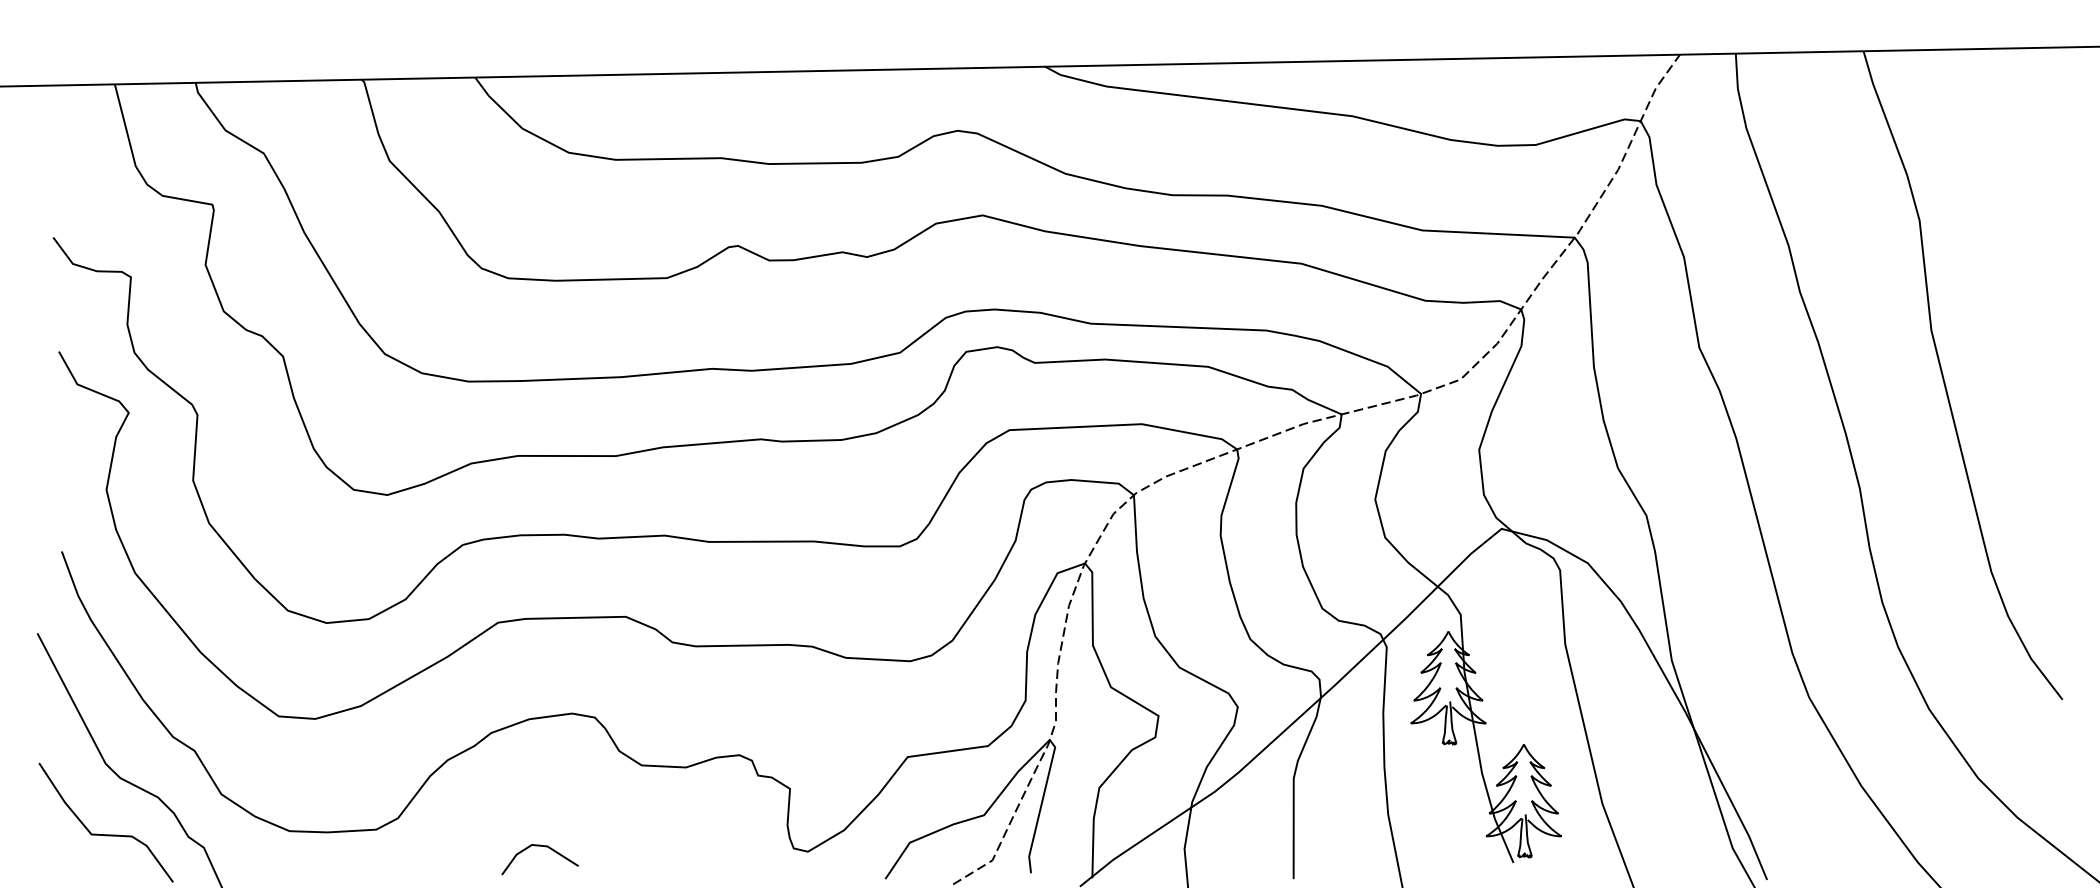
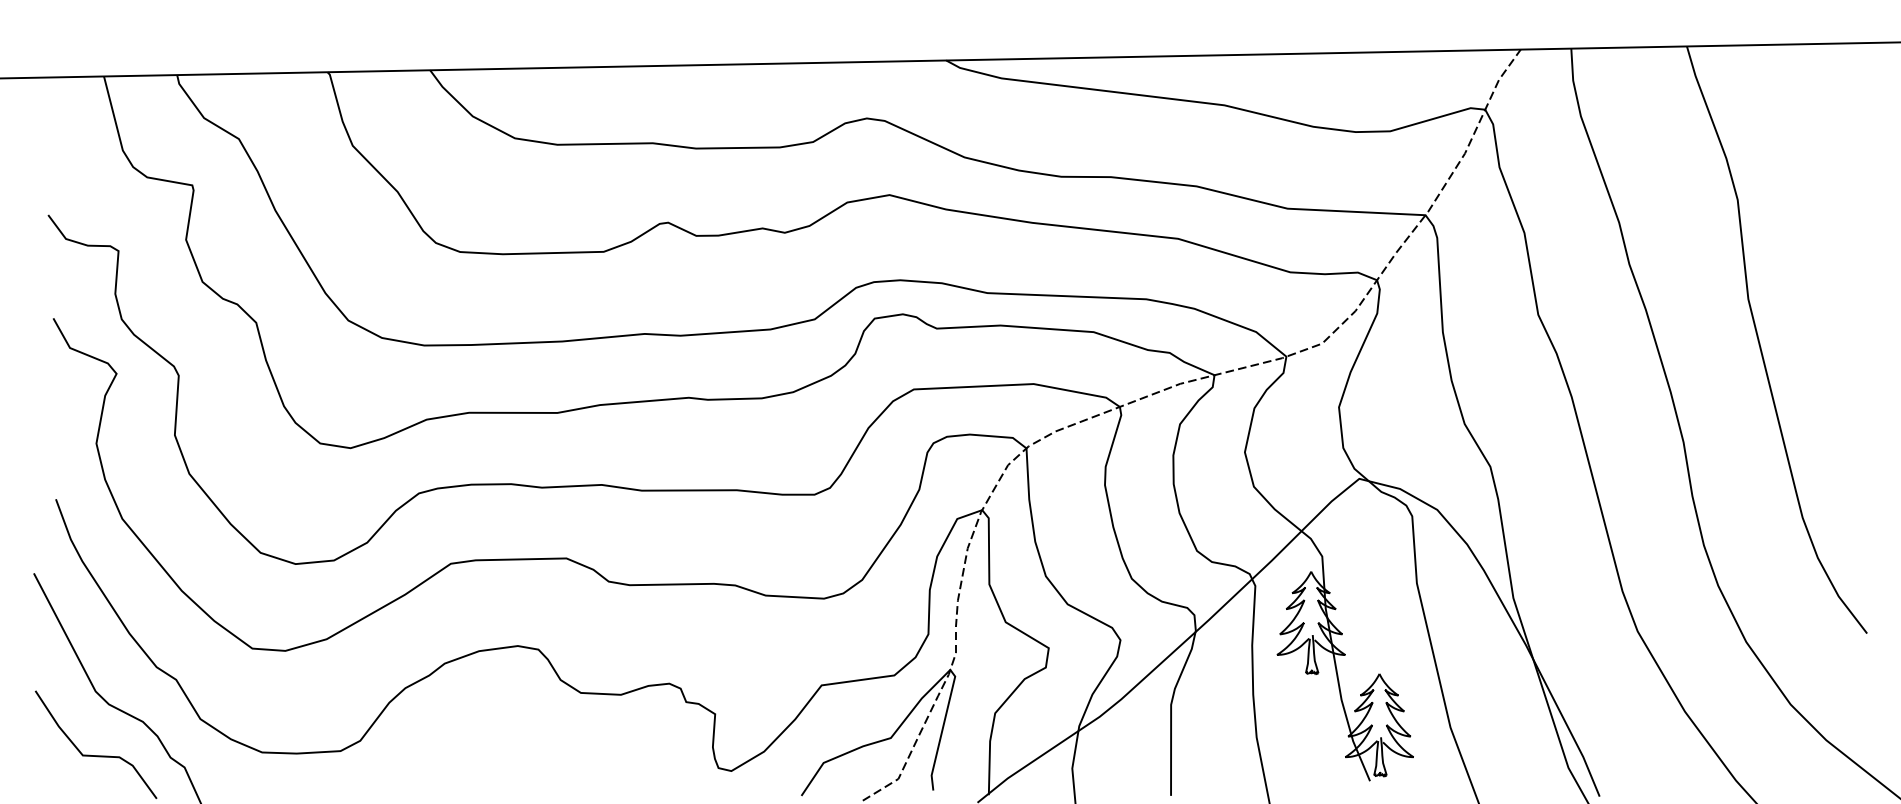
line: (539, 846) -> (488, 766), removed

